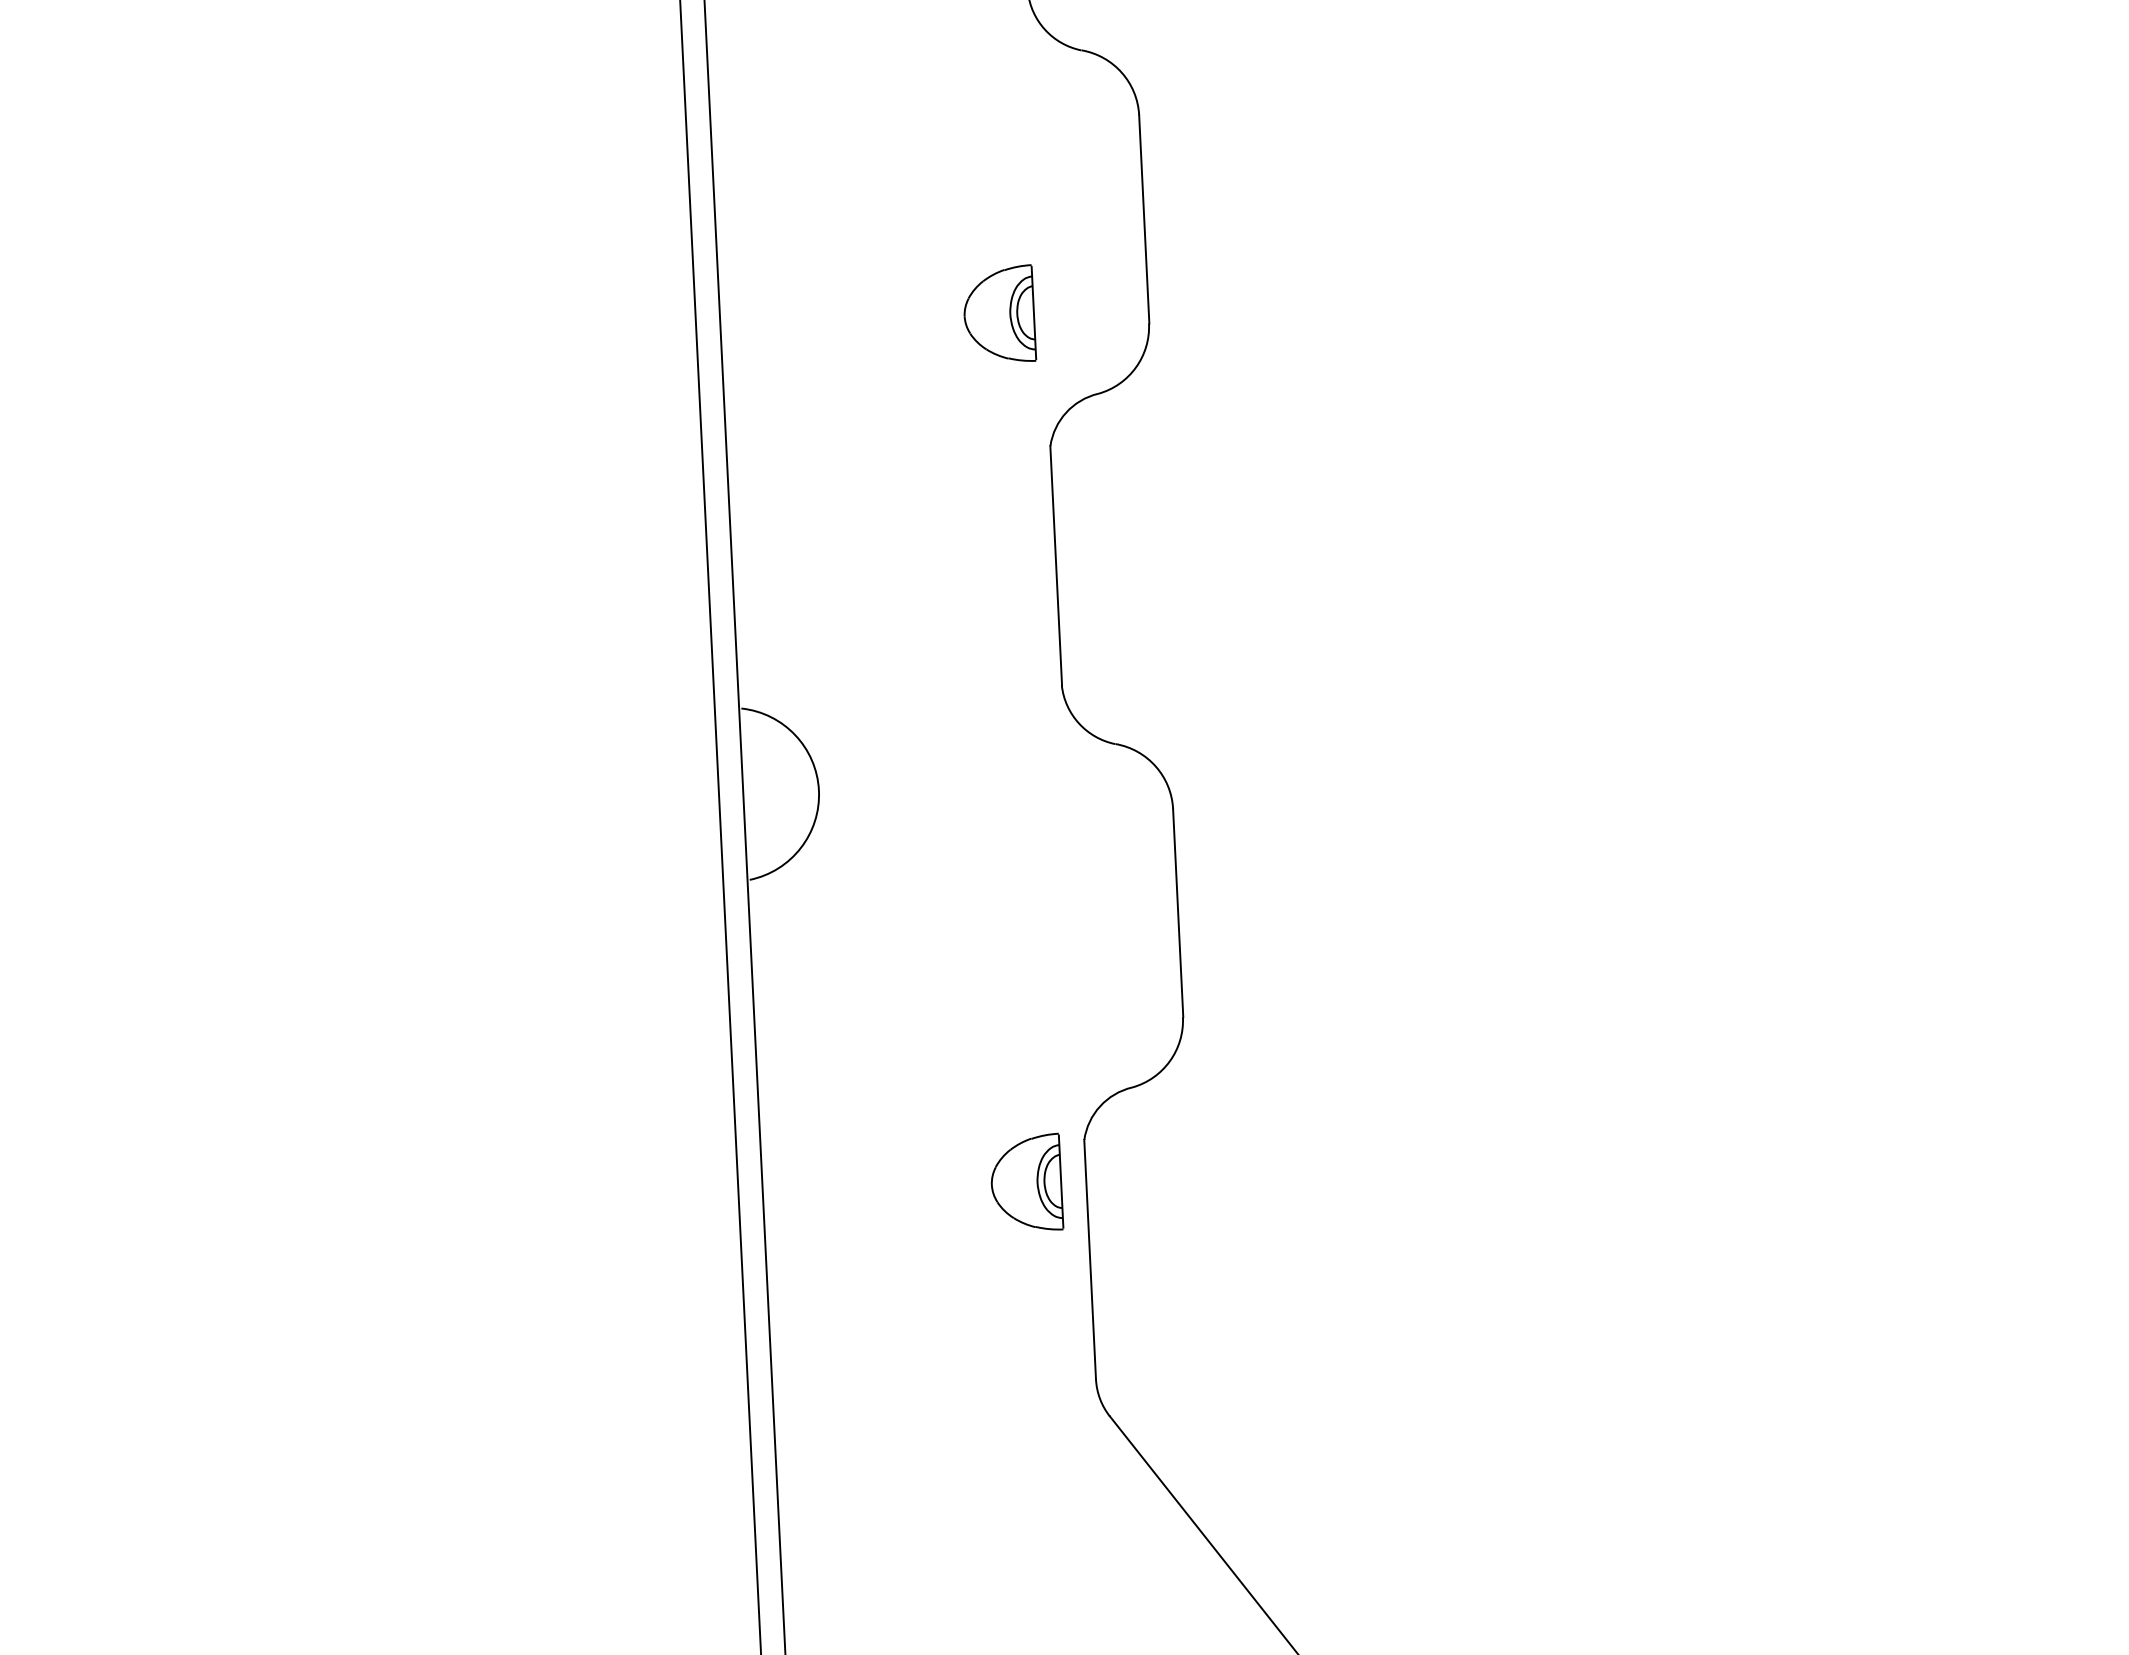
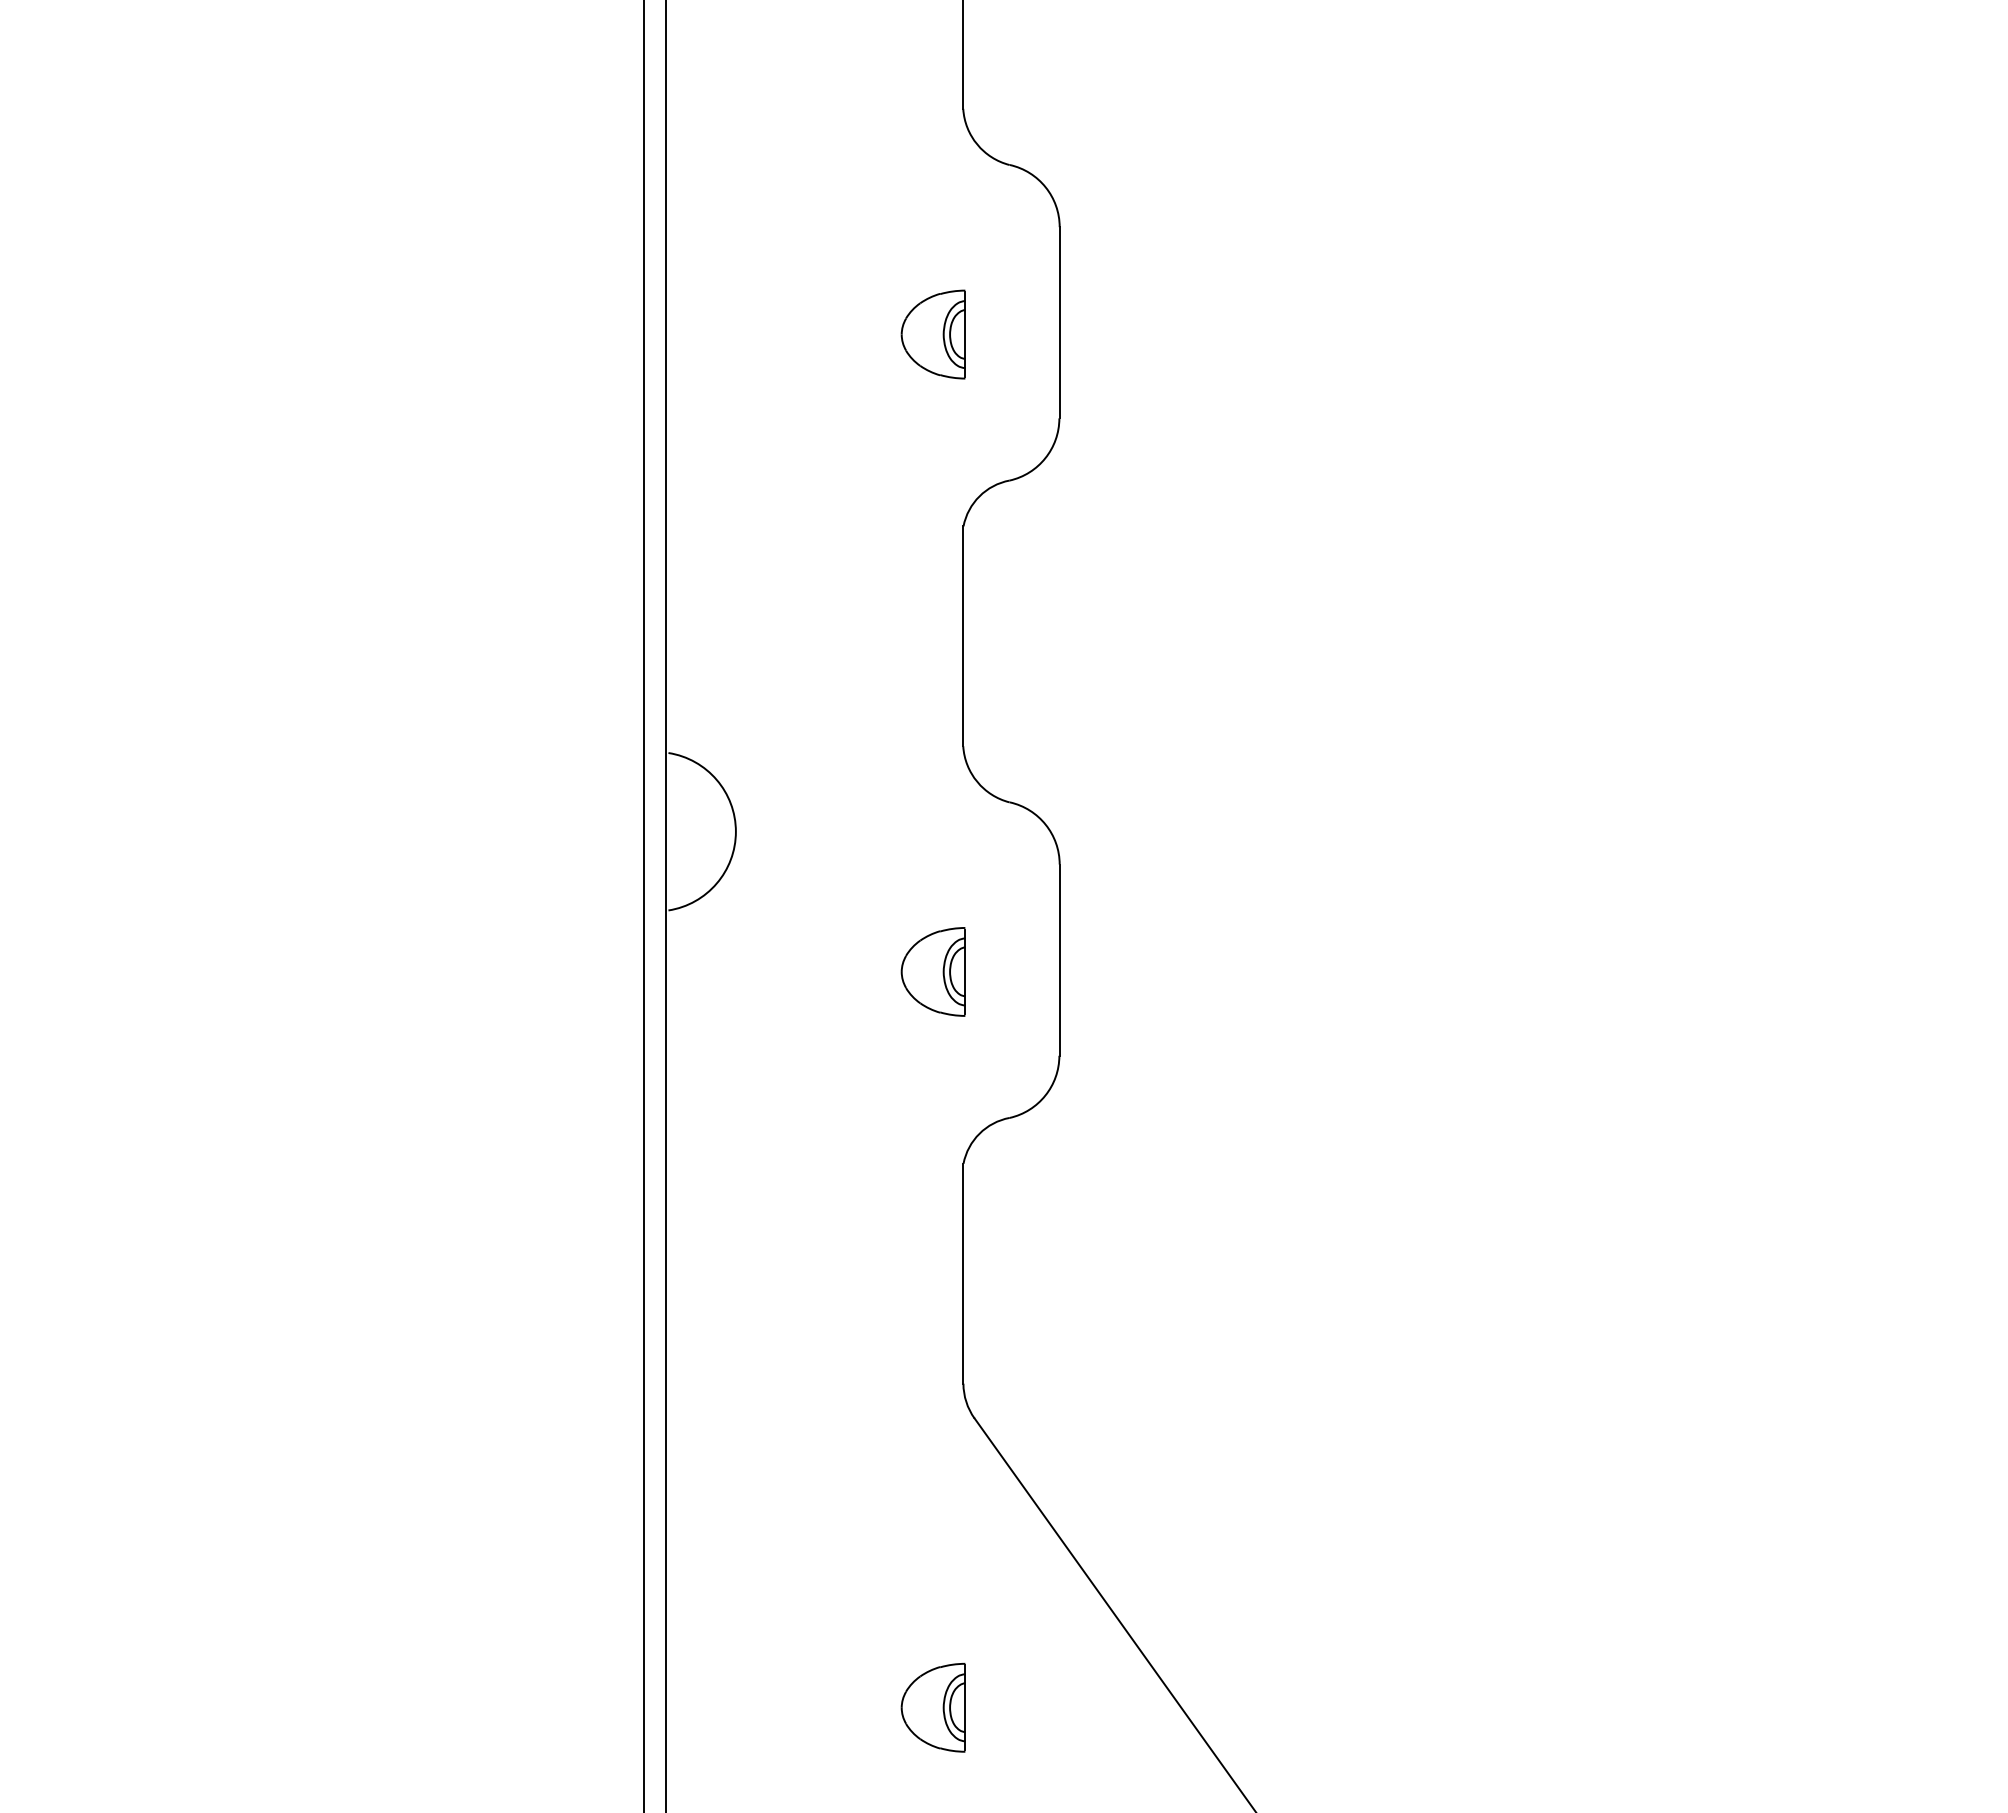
part: (998, 314) -> (932, 334), moved
part: (1025, 1182) -> (932, 971), moved

